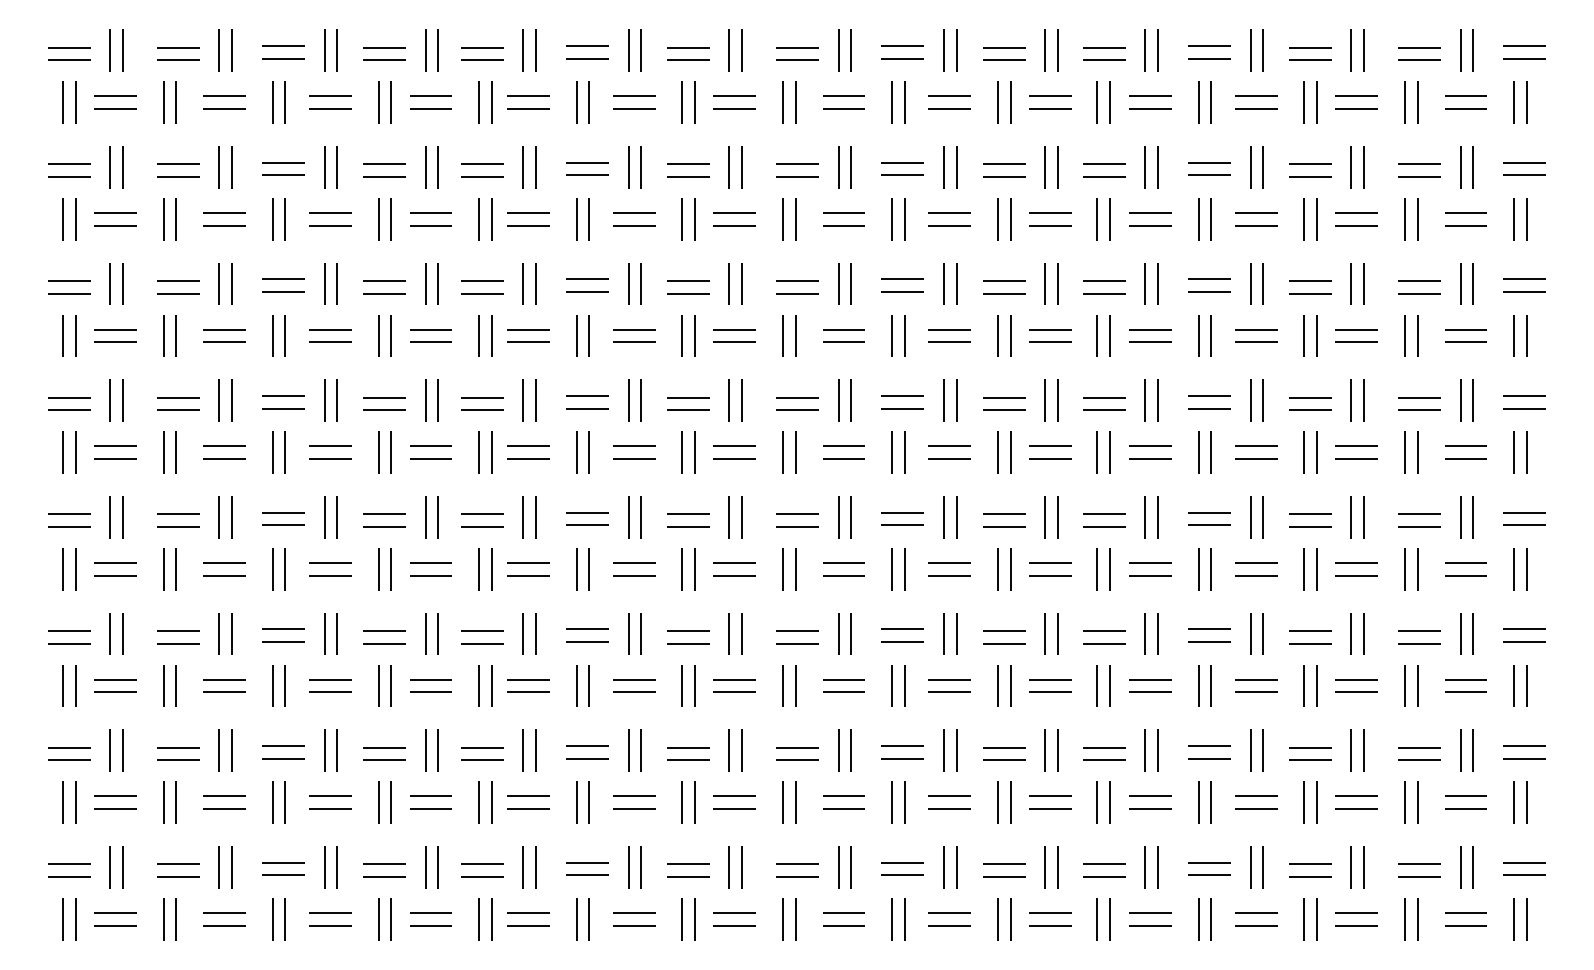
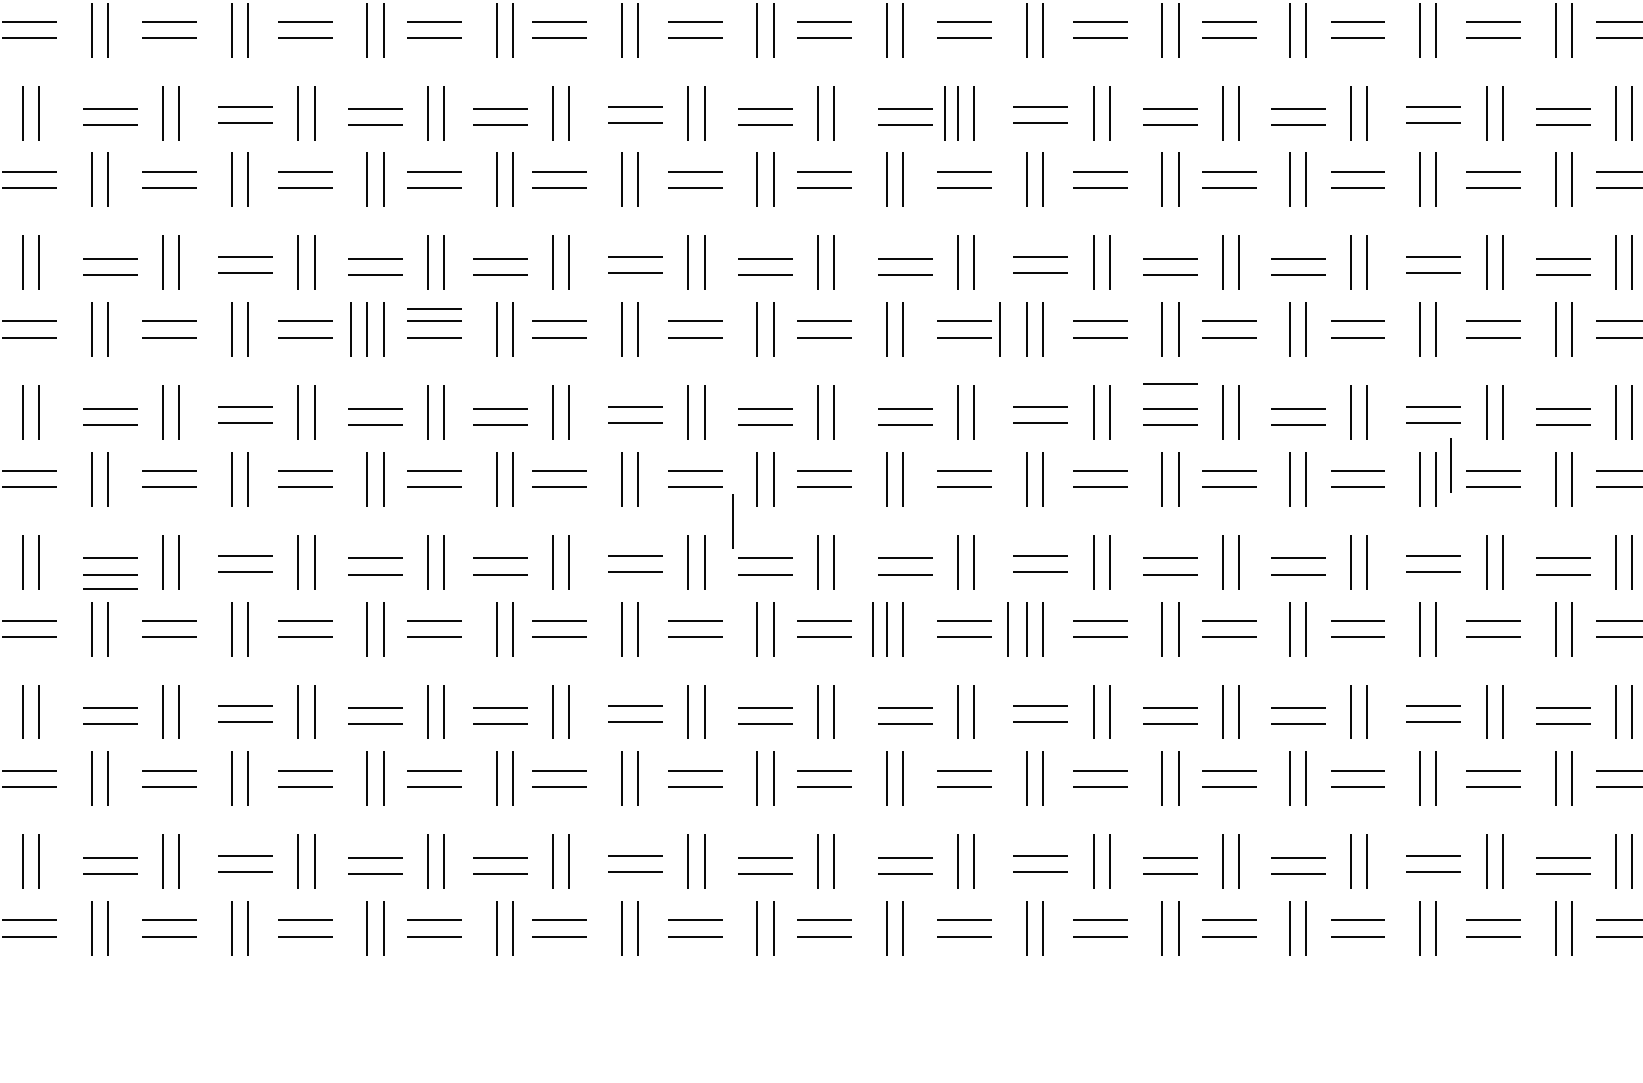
line: (827, 283) -> (943, 112), added
line: (430, 436) -> (434, 308), added
line: (365, 452) -> (350, 329), added
line: (870, 452) -> (998, 329), added
line: (1004, 494) -> (1170, 383), added
line: (1222, 558) -> (1450, 465), added
line: (662, 602) -> (731, 521), added
line: (178, 654) -> (110, 588), added
line: (772, 685) -> (873, 628), added
line: (877, 685) -> (1007, 628), added

